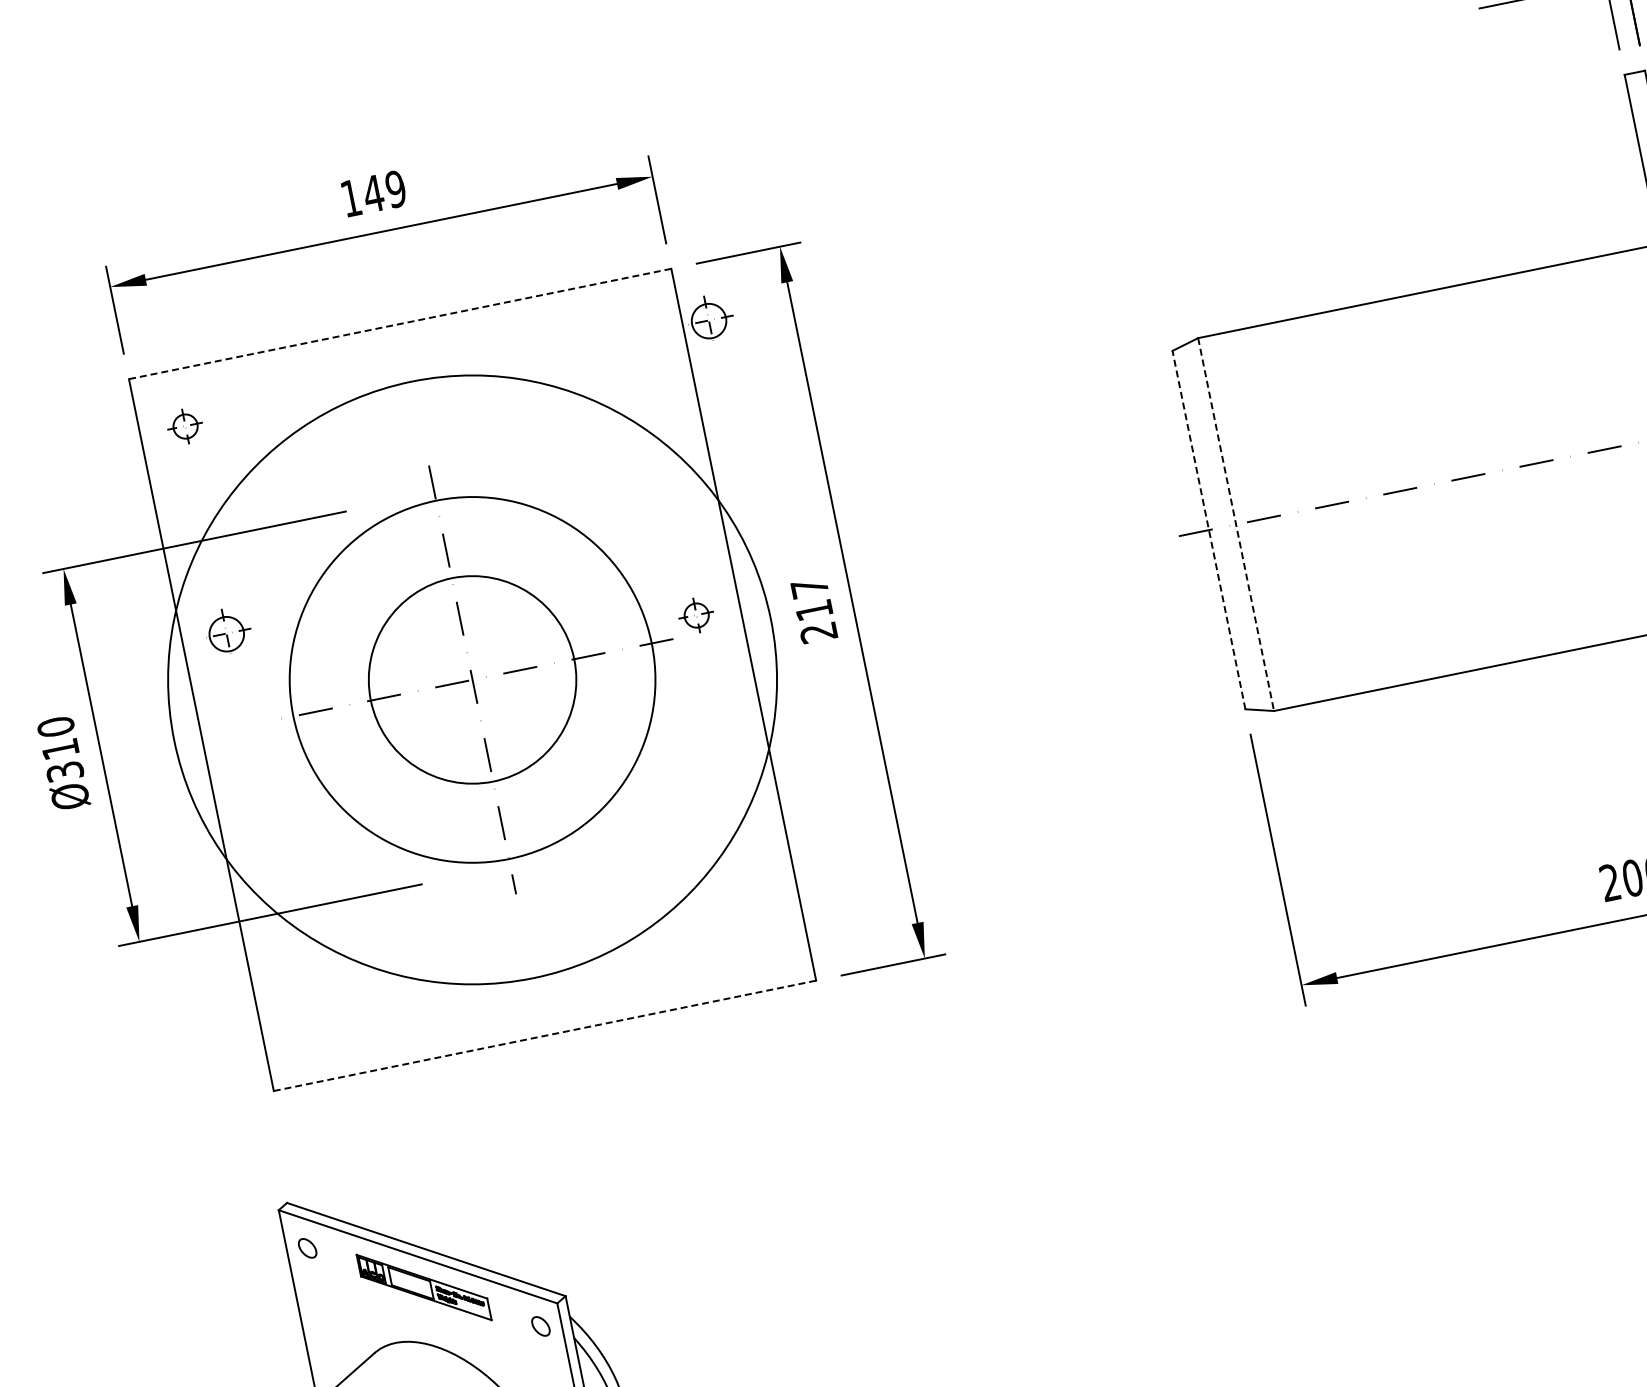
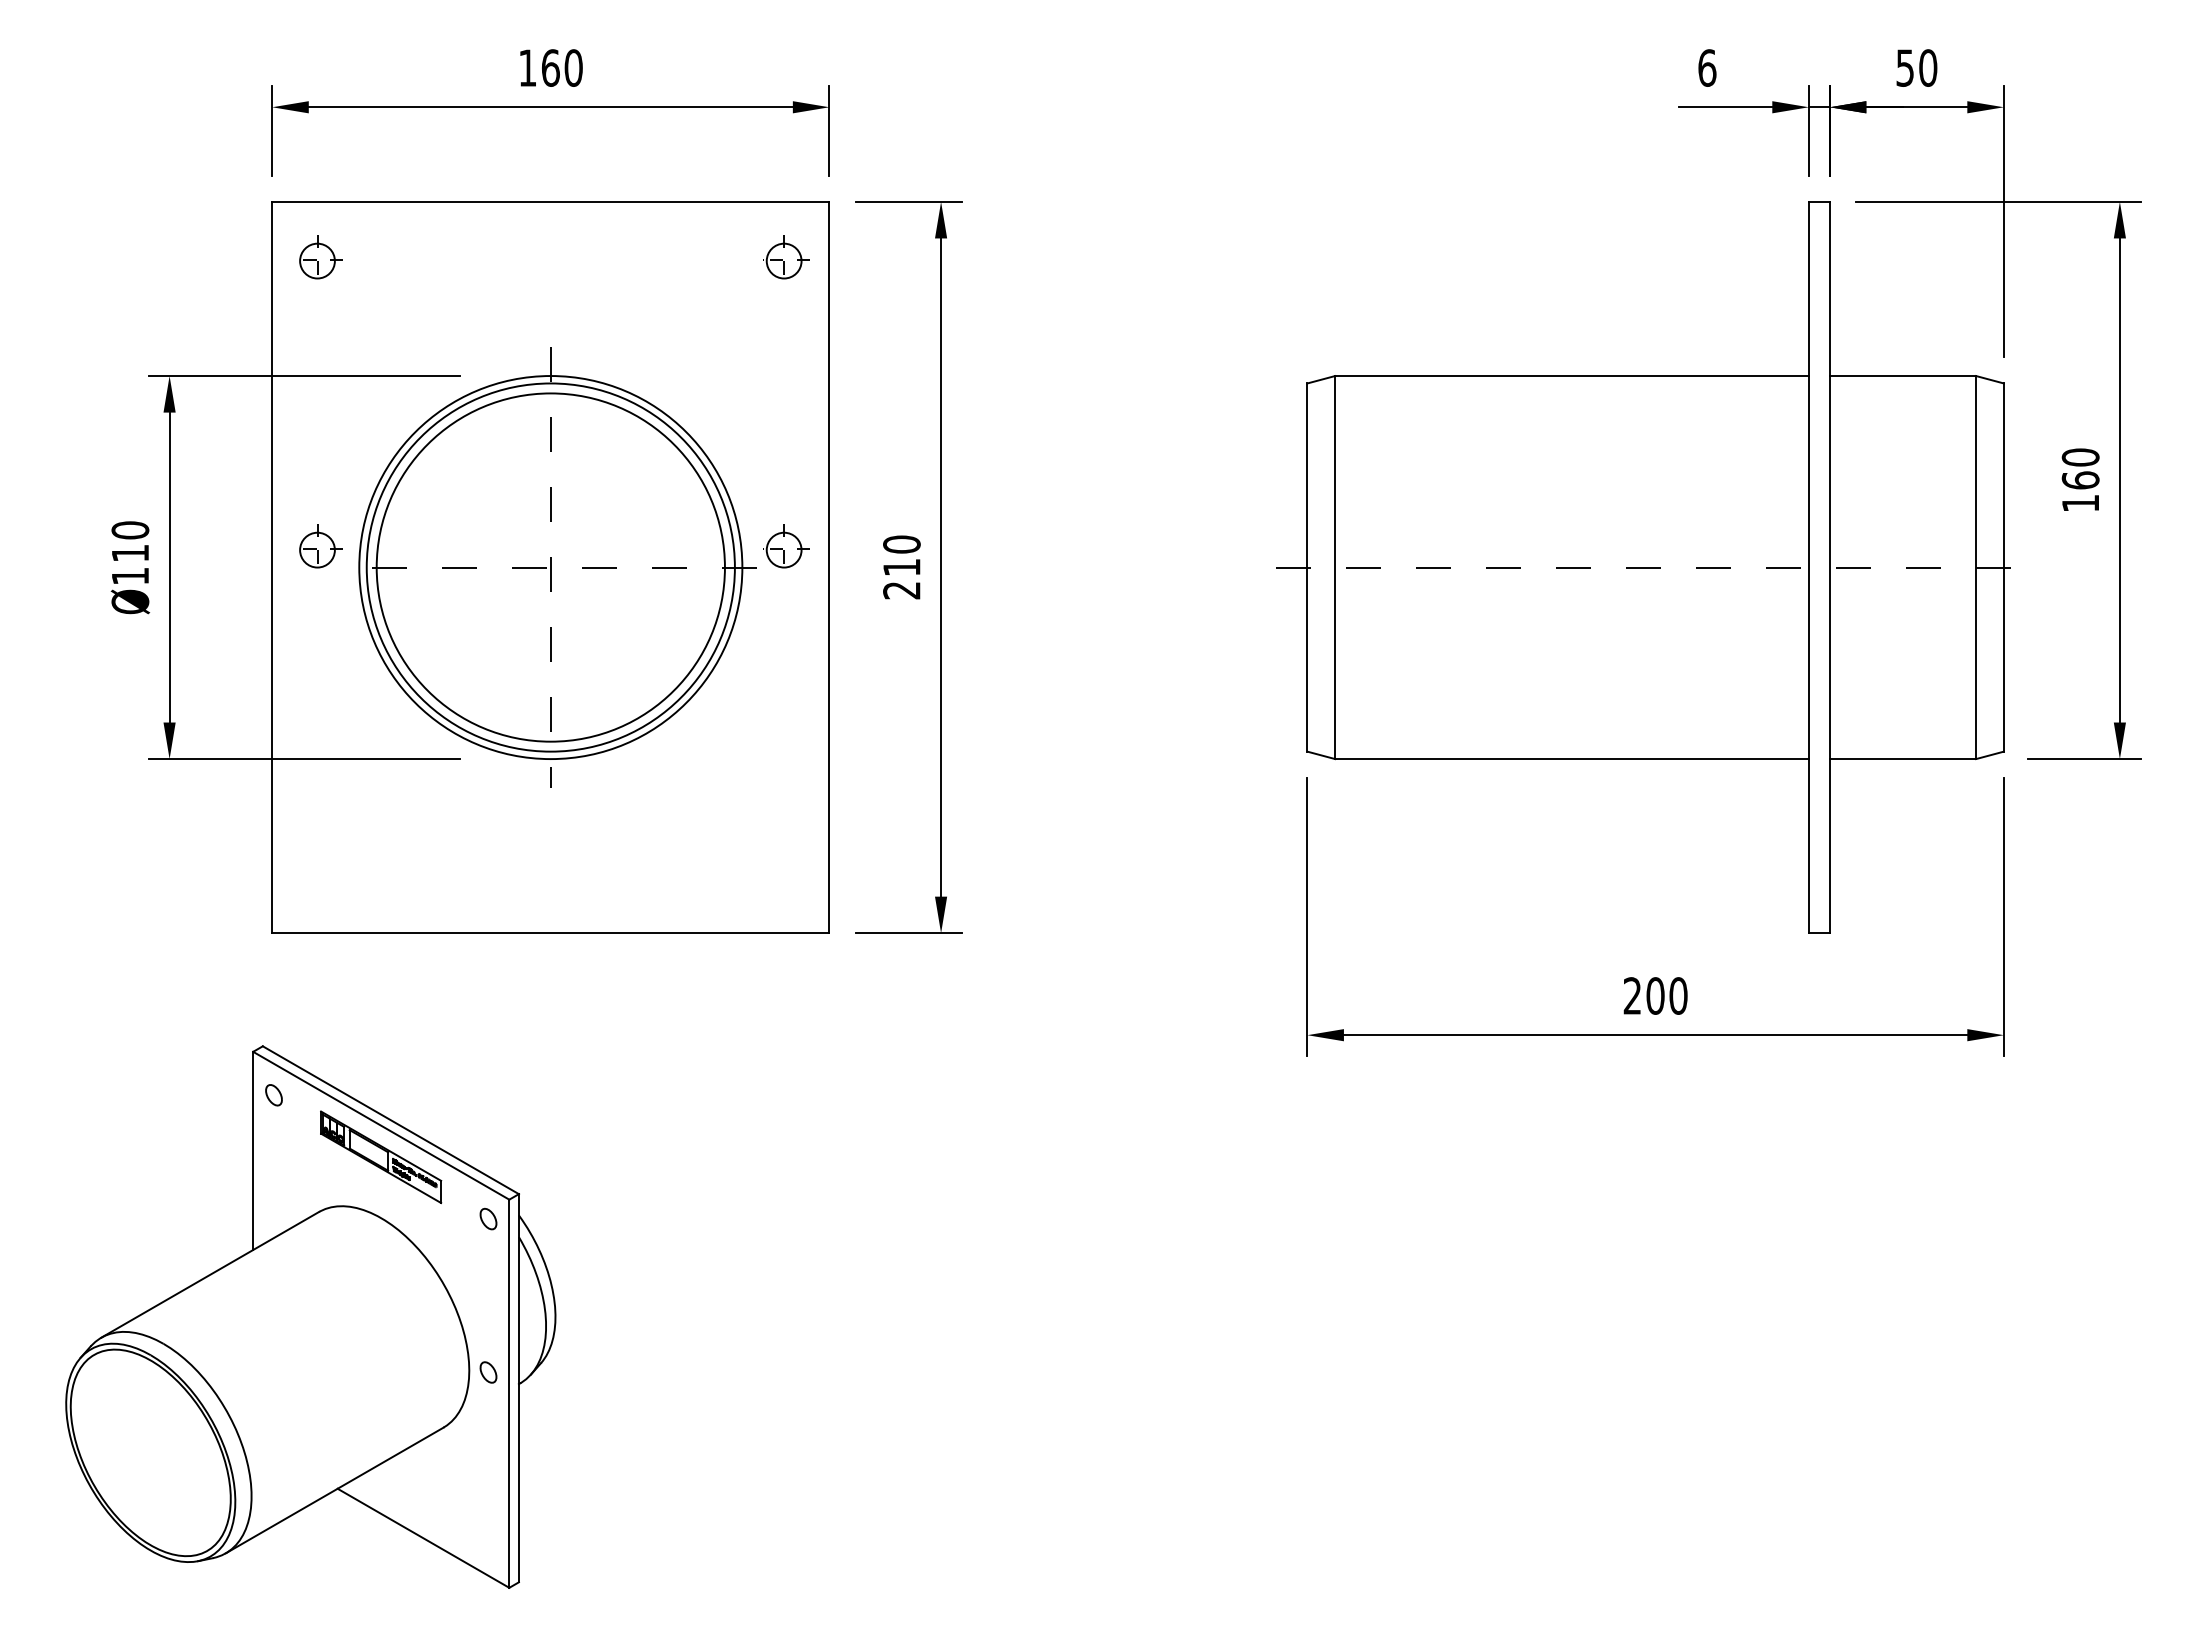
text: (383, 191) -> (561, 67), 149 -> 160
part: (710, 317) -> (786, 257), moved
line: (399, 323) -> (550, 201), dashed -> solid
part: (186, 423) -> (320, 257), size x1.43
line: (1236, 524) -> (1335, 567), dashed -> solid
line: (1209, 530) -> (1307, 567), dashed -> solid
text: (809, 588) -> (901, 544), 217 -> 210
part: (697, 612) -> (786, 546), size x1.43
part: (228, 630) -> (320, 546), moved
circle: (472, 679) -> (550, 567), size x0.62
circle: (472, 679) -> (550, 567), size x1.67
text: (65, 770) -> (130, 575), Ø310 -> Ø110
line: (544, 1036) -> (550, 933), dashed -> solid

